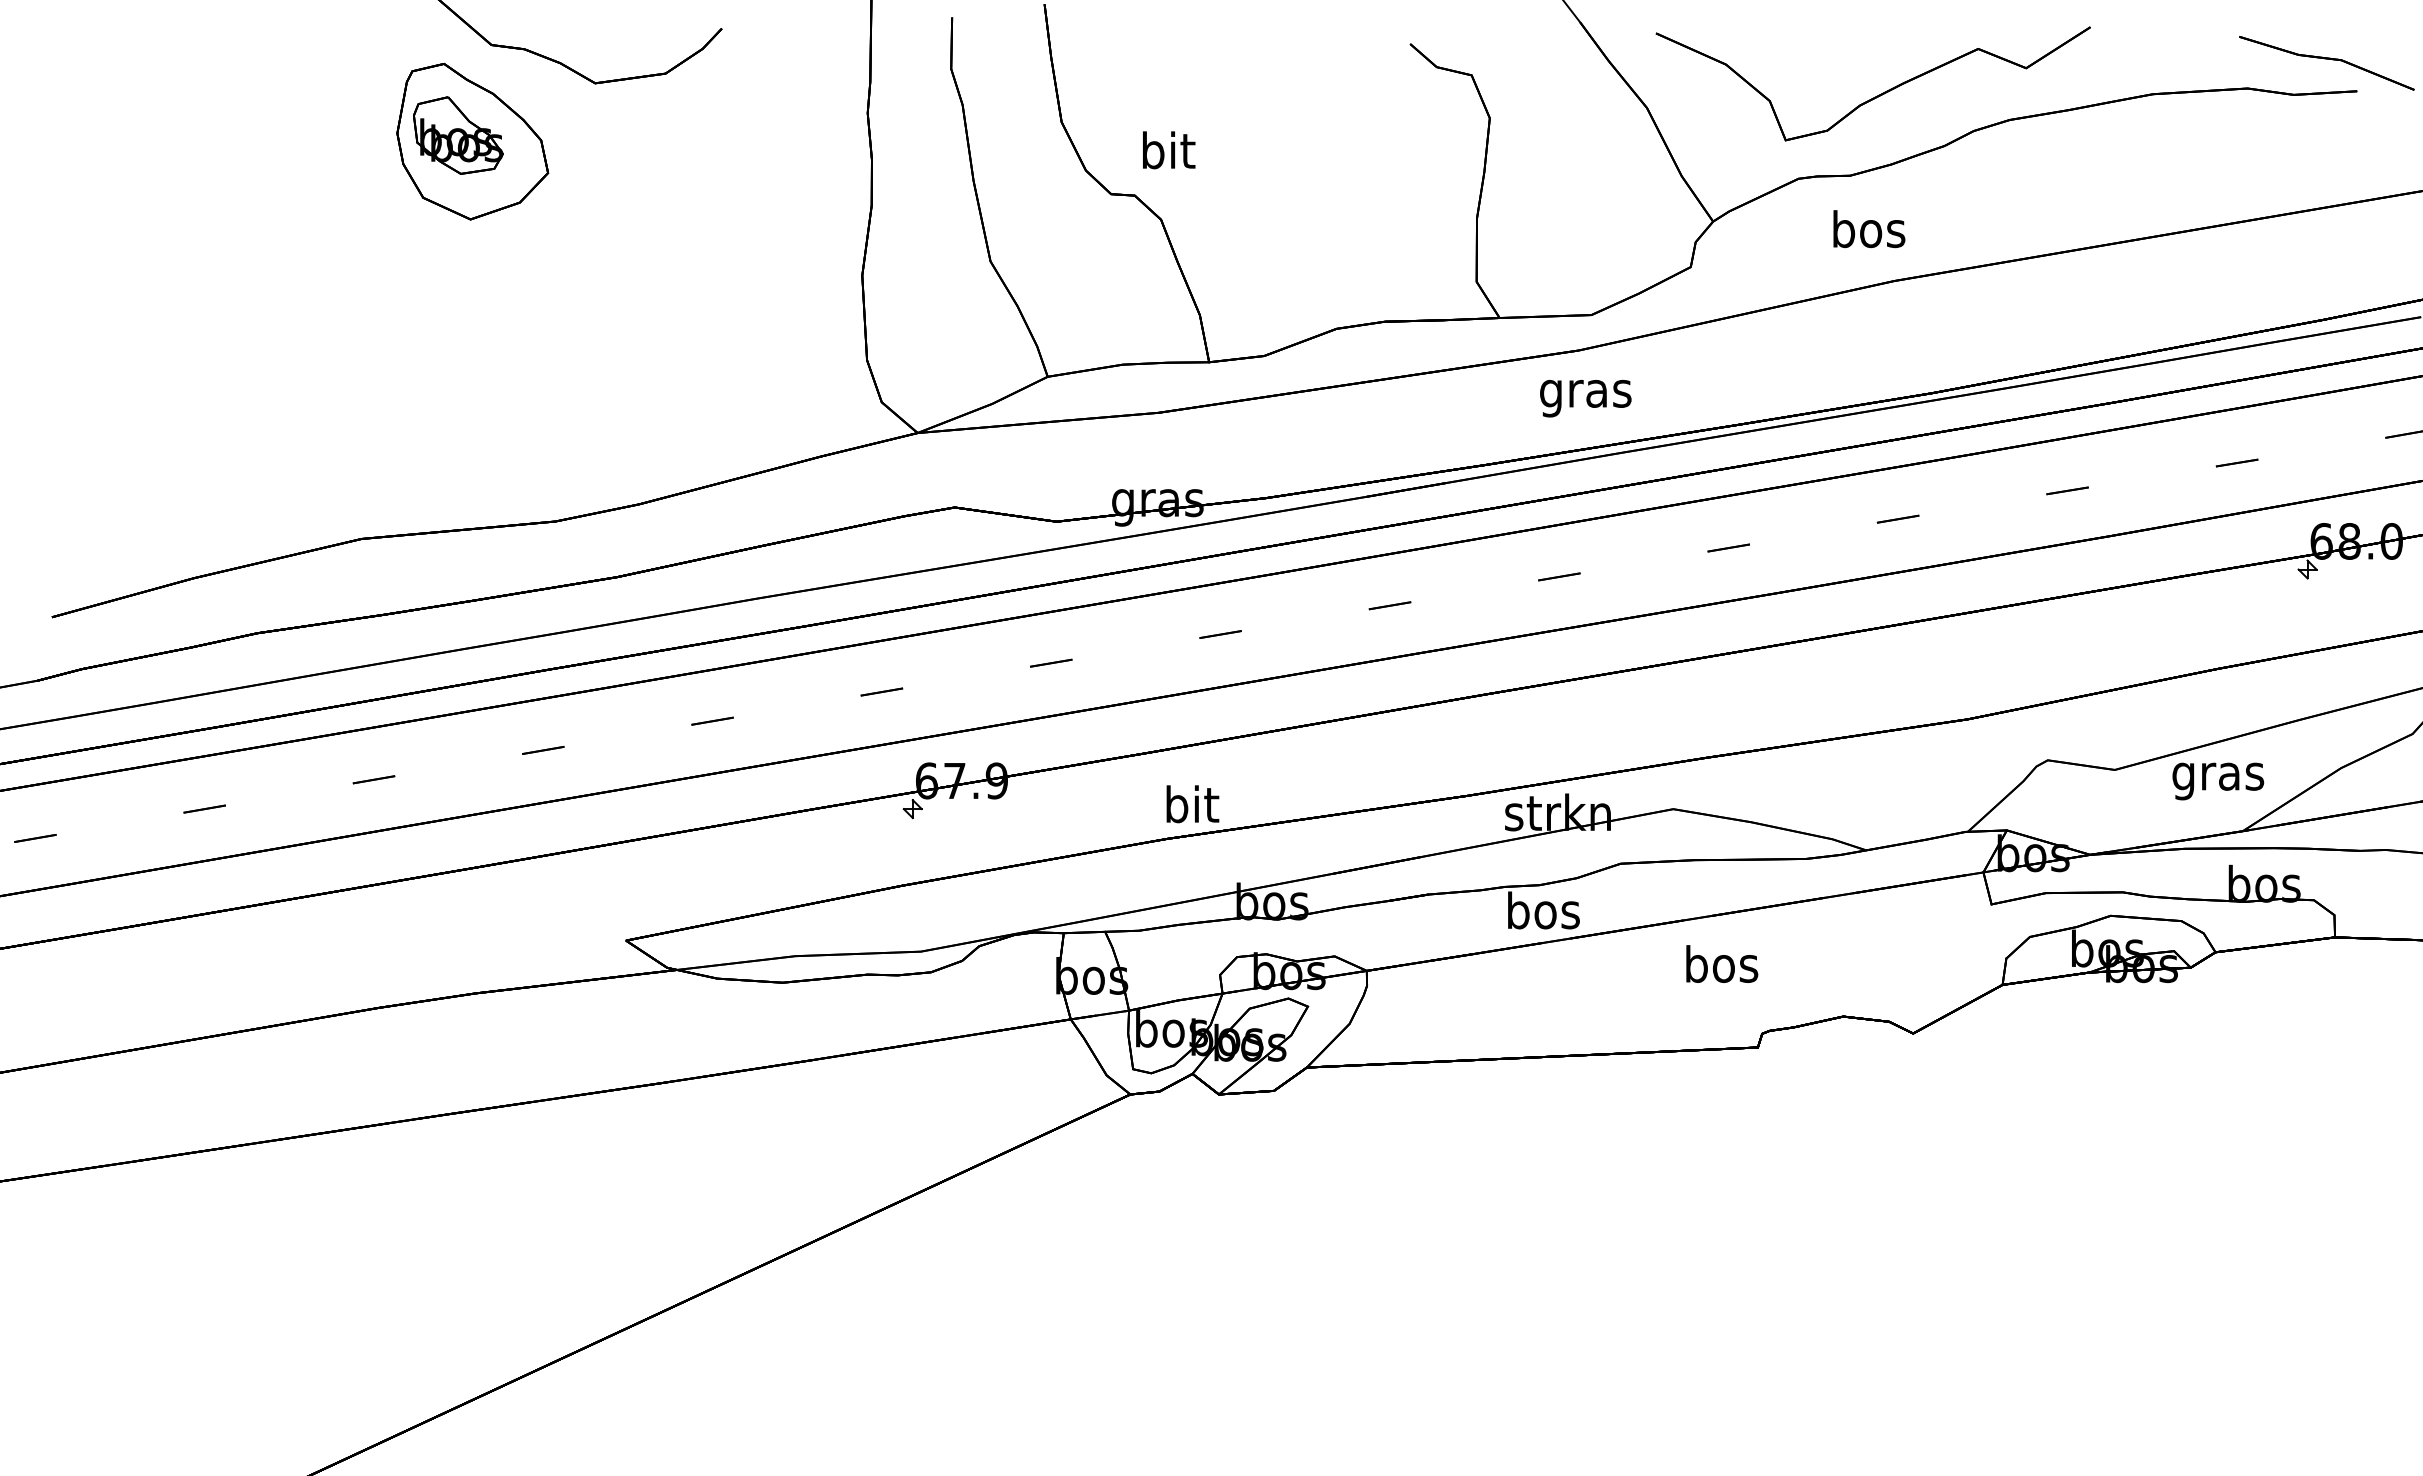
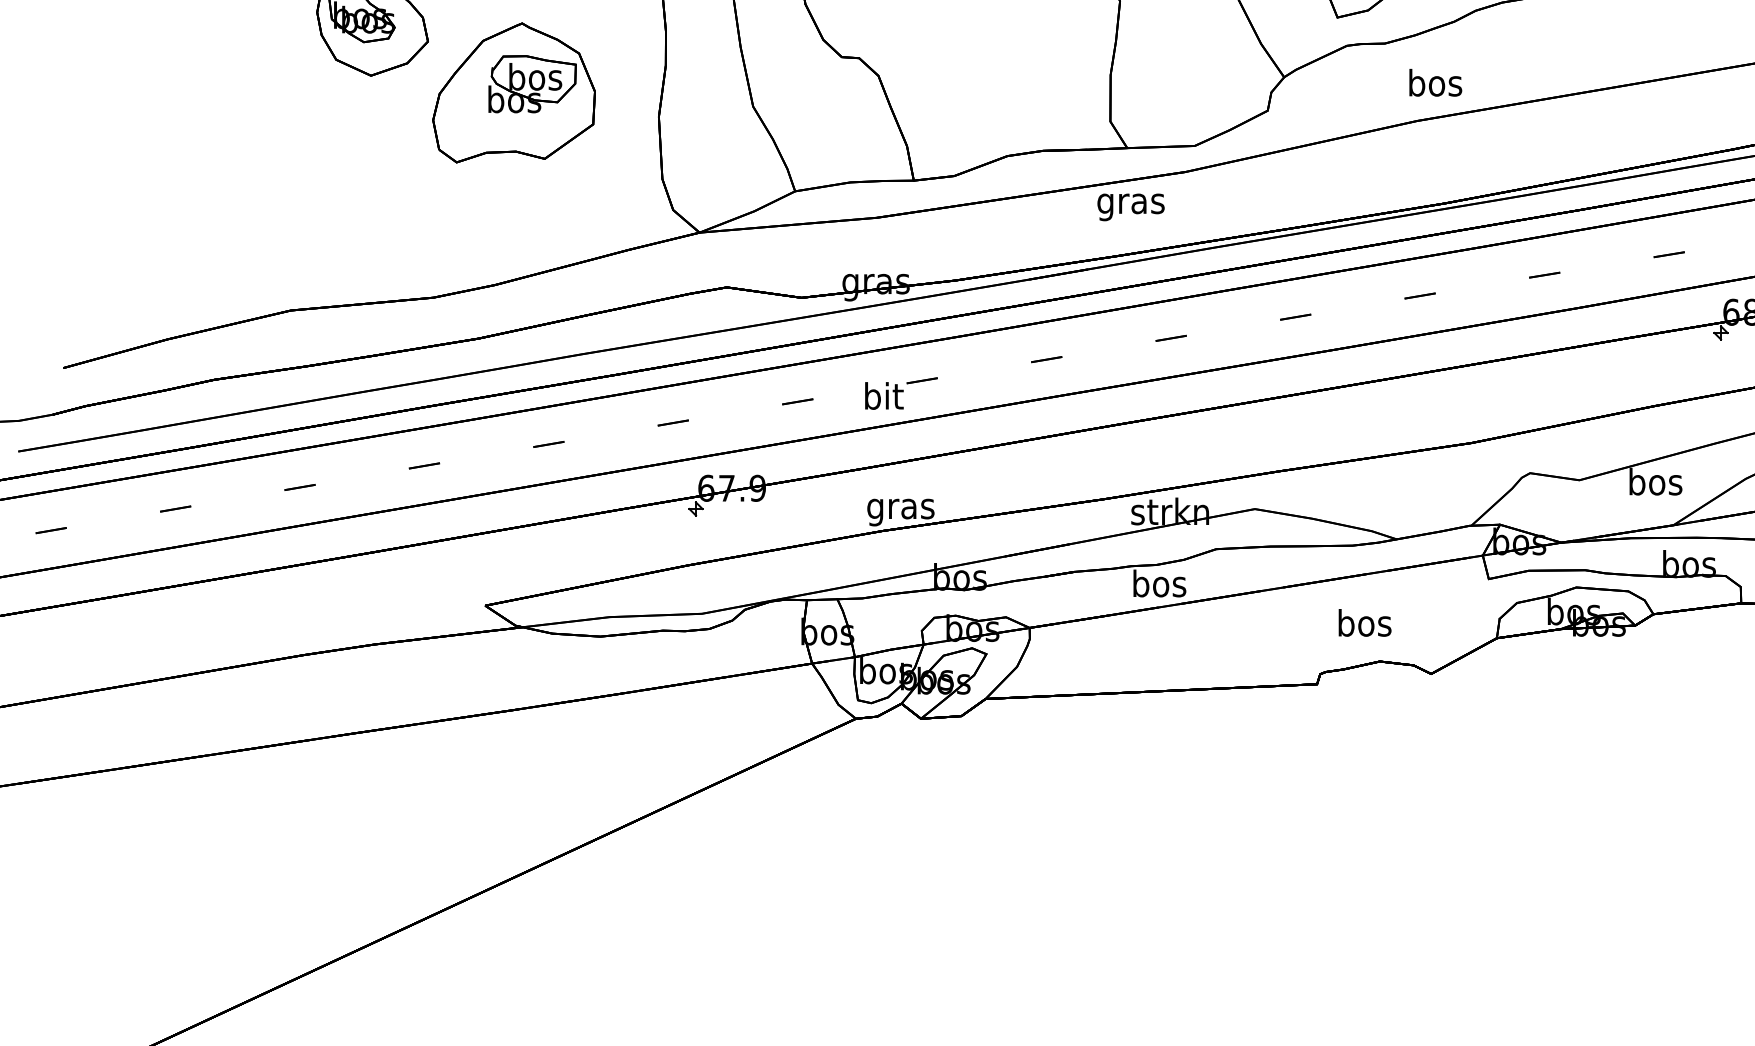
text: (1169, 150) -> (884, 396), moved
text: (1869, 229) -> (1435, 83), moved
part: (665, 242) -> (514, 92), added
text: (1585, 398) -> (1130, 207), moved
text: (2218, 776) -> (1655, 485), gras -> bos
text: (1191, 808) -> (900, 508), bit -> gras
text: (1722, 963) -> (1365, 622), moved

